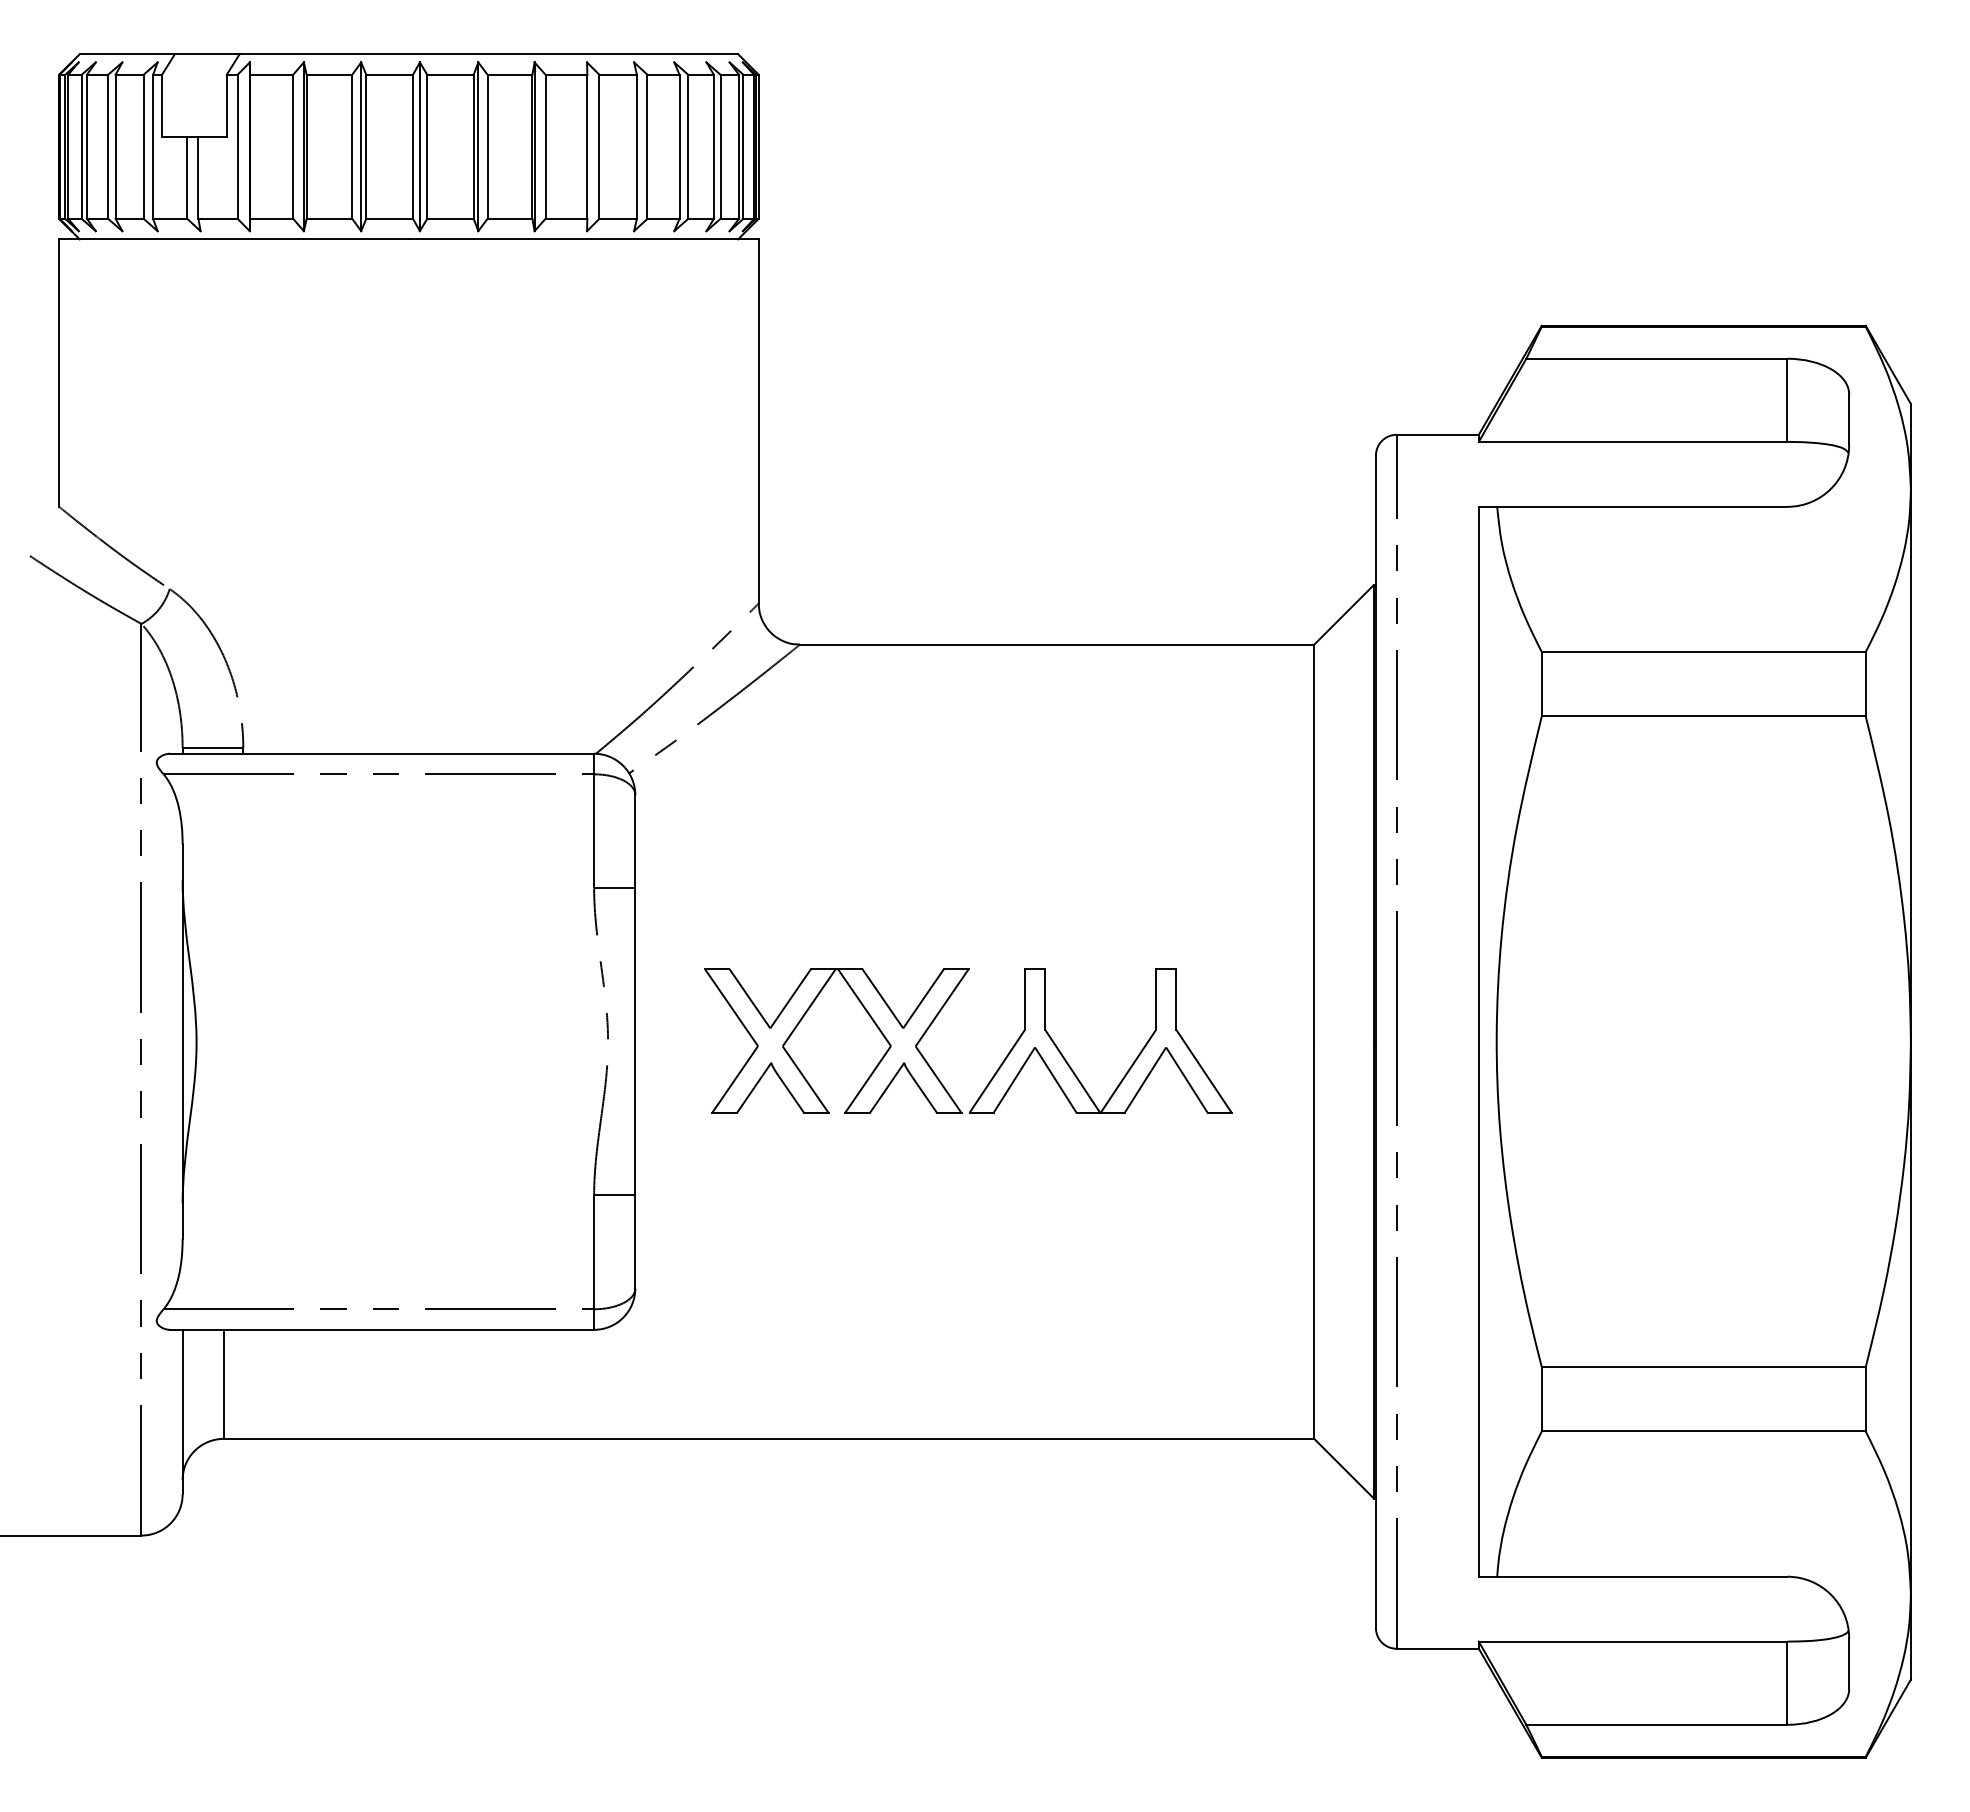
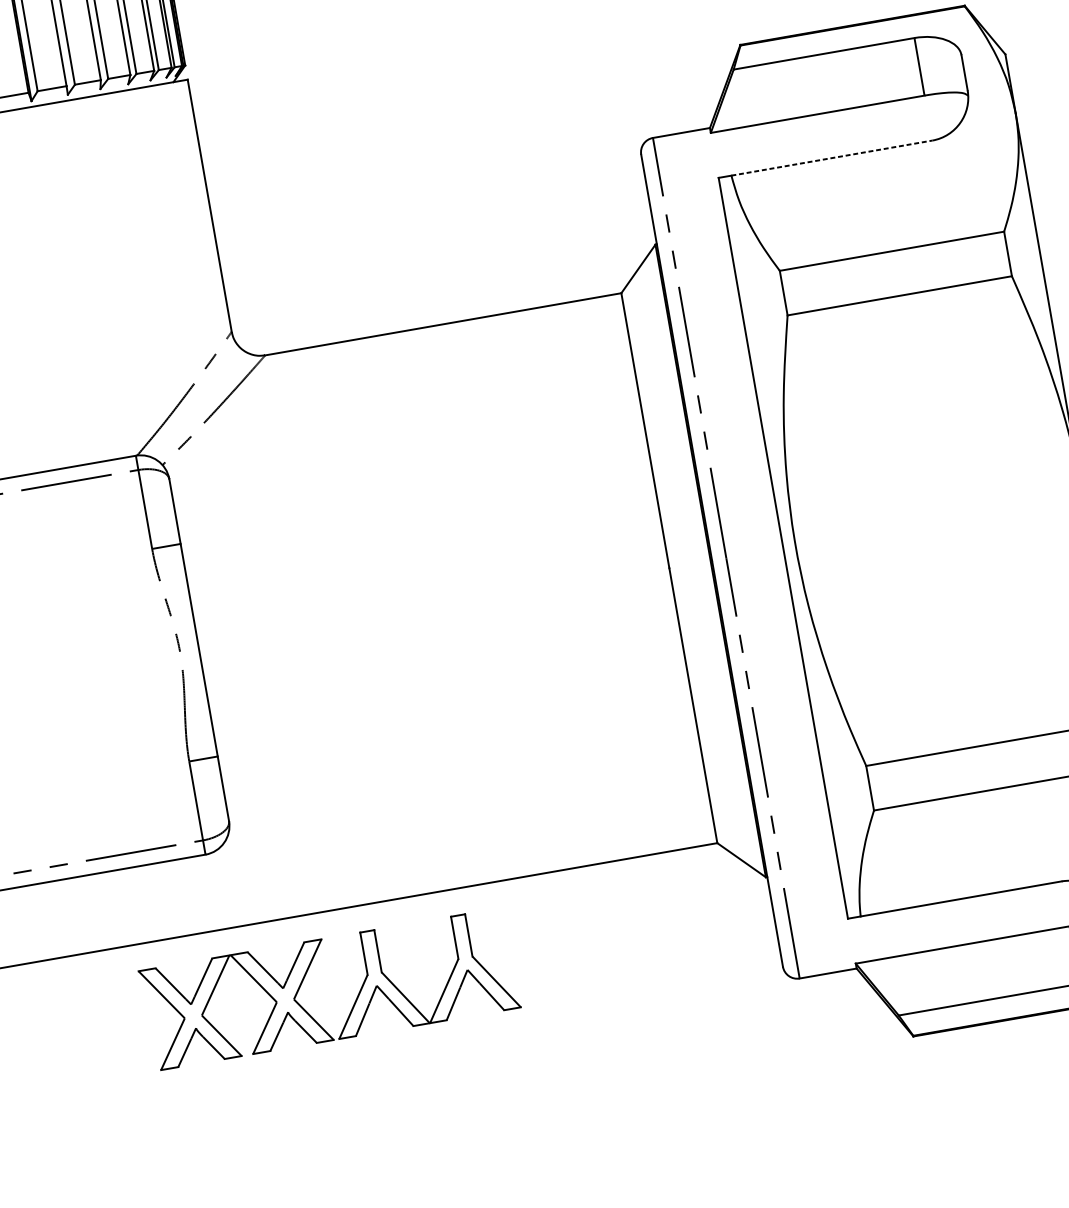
line: (1642, 506) -> (831, 157), solid -> dashed
part: (935, 1019) -> (304, 978), moved

